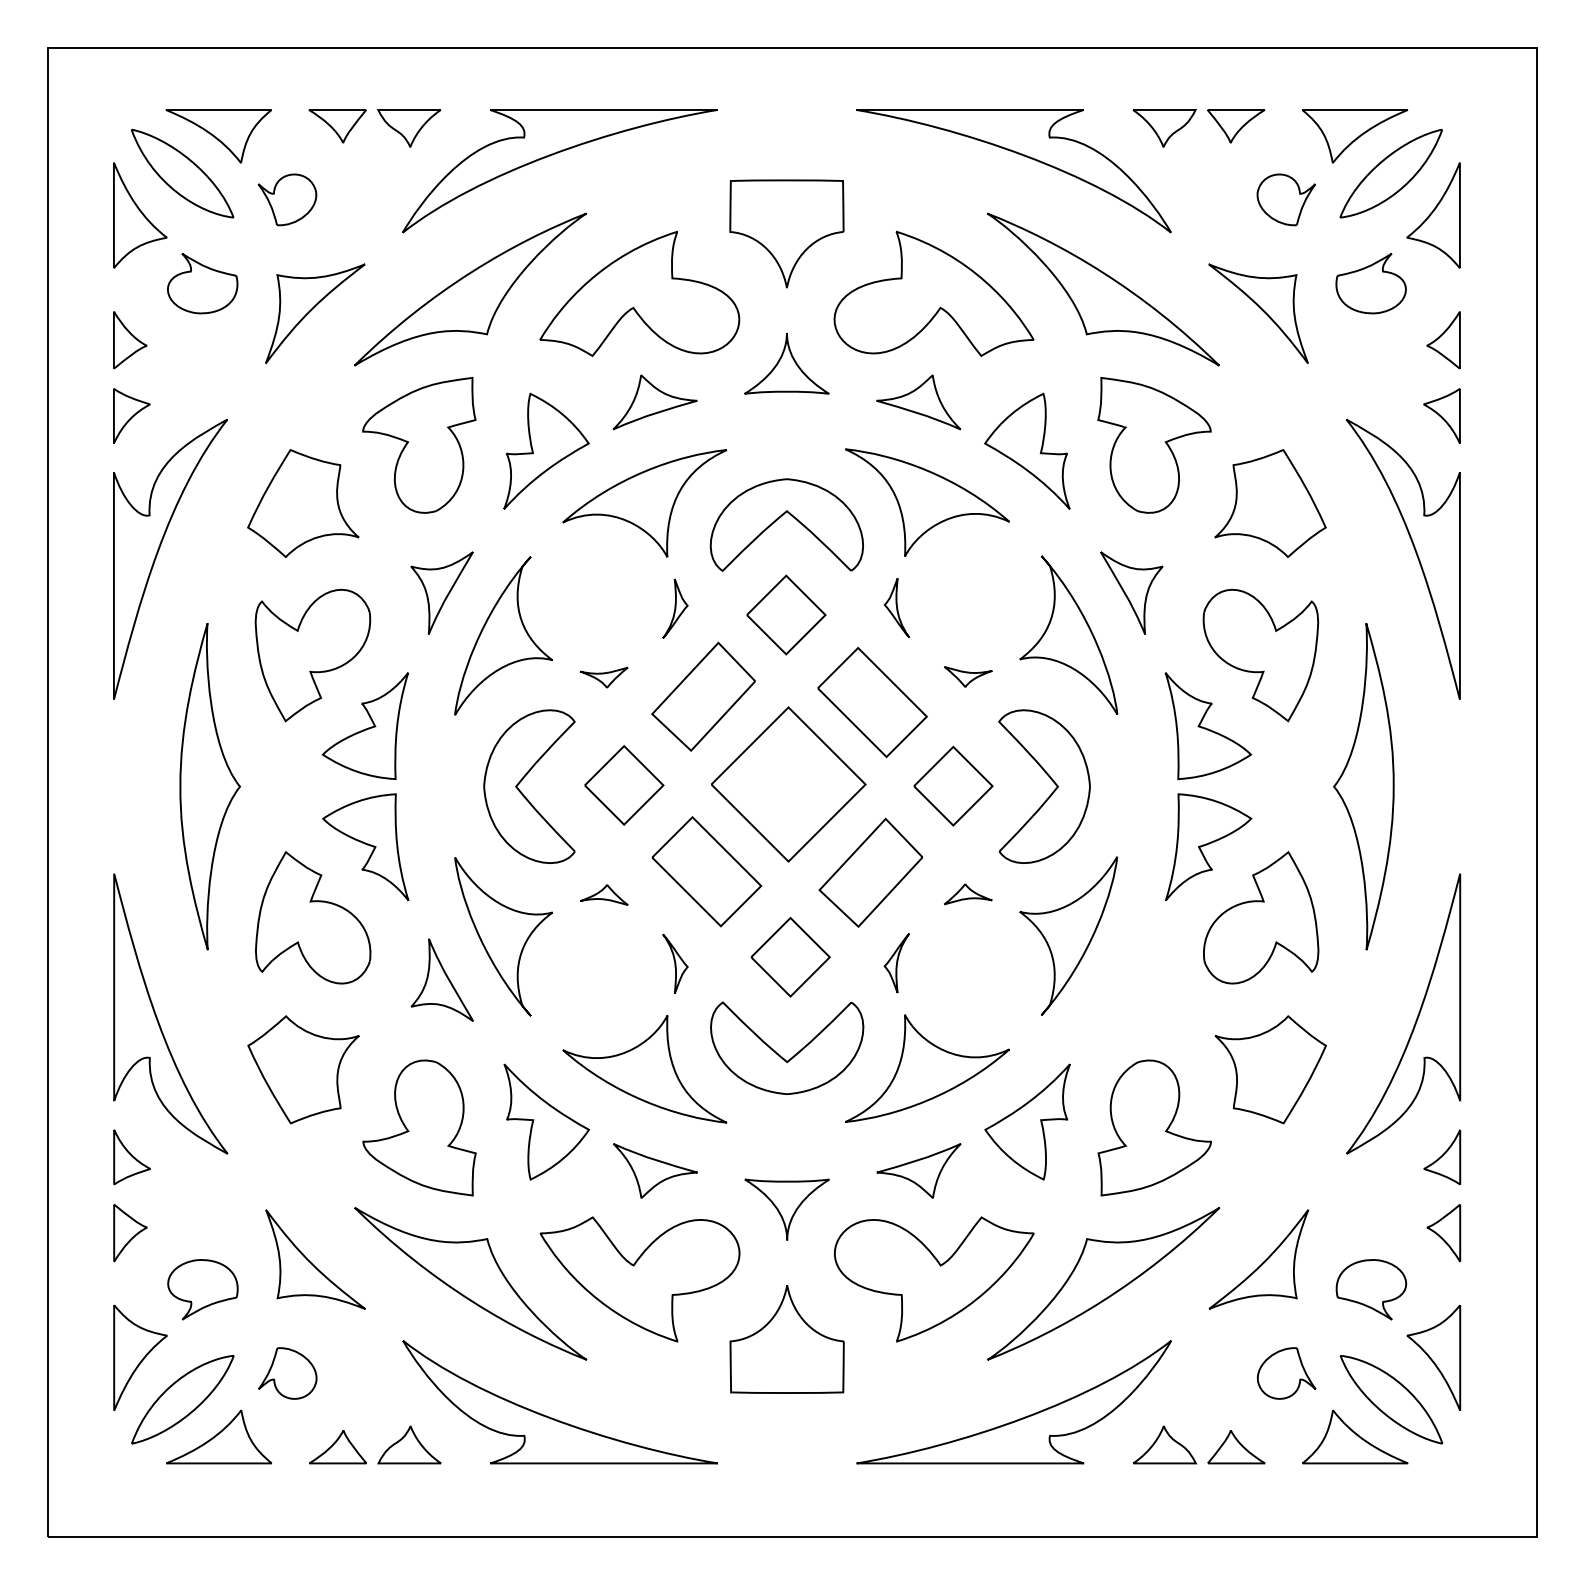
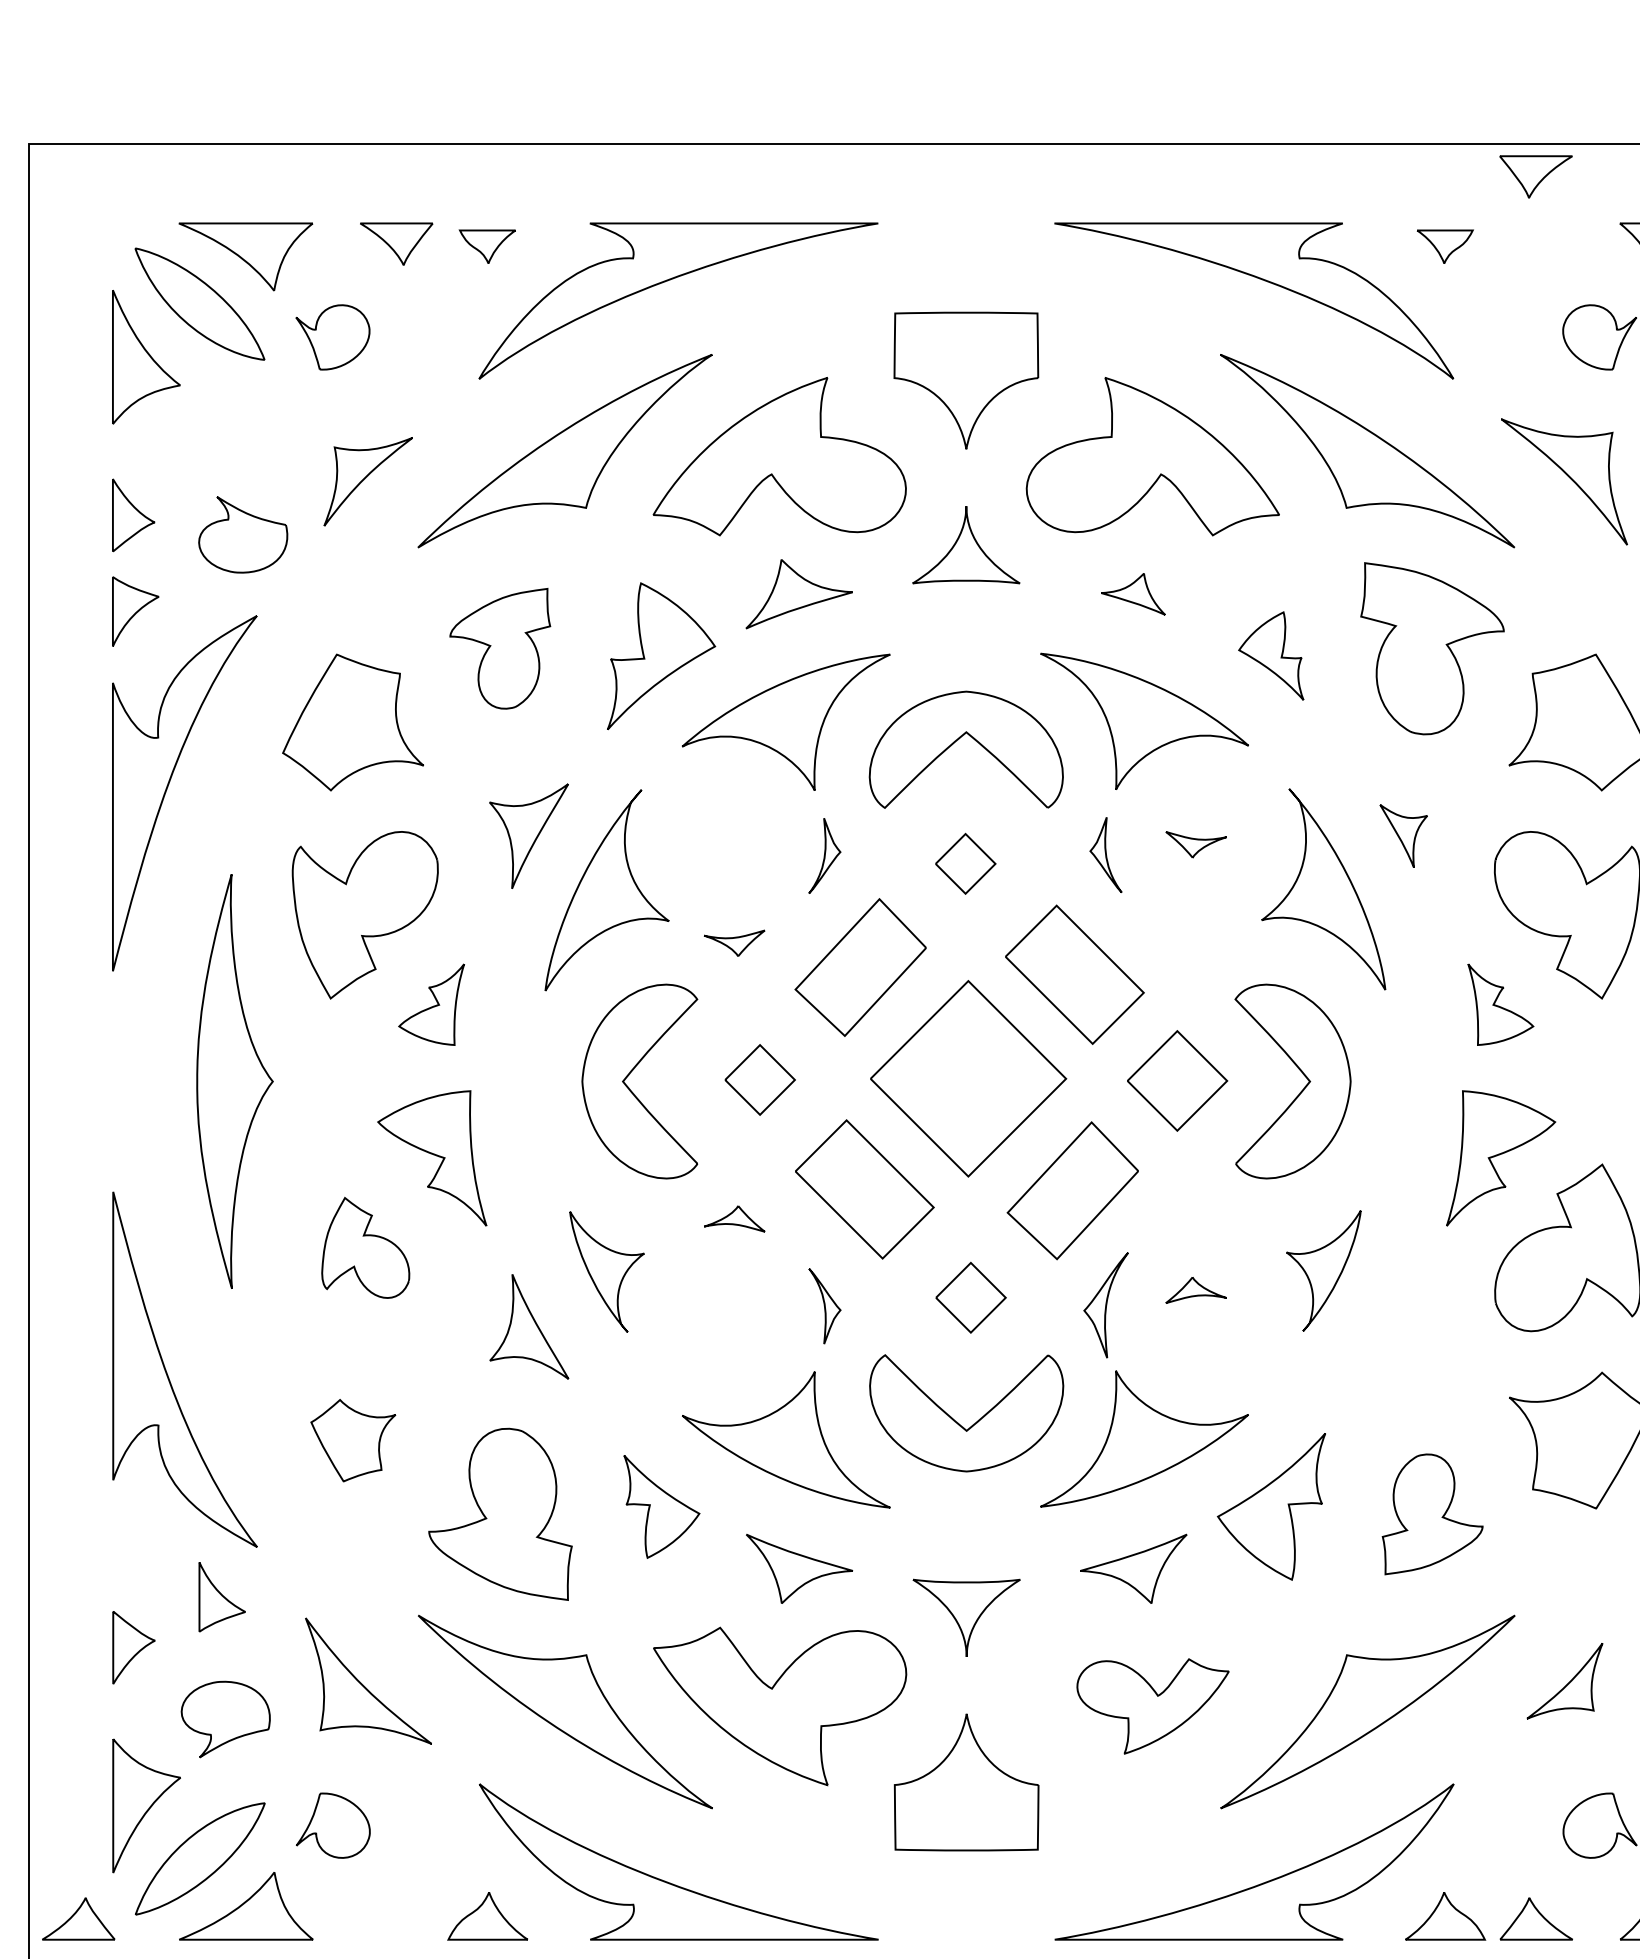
part: (1236, 126) -> (1536, 177), moved
part: (409, 128) -> (487, 246), size x0.7
part: (1164, 128) -> (1445, 246), size x0.7
part: (202, 283) -> (242, 534), moved
part: (315, 313) -> (368, 481), size x0.7
part: (918, 402) -> (1133, 594), size x0.6
part: (419, 445) -> (500, 648), size x0.7
part: (1027, 450) -> (1271, 655), size x0.6
part: (1131, 592) -> (1403, 835), size x0.6
part: (786, 614) -> (965, 863), size x0.6
part: (968, 676) -> (1196, 844), moved
part: (364, 725) -> (430, 1003), size x0.6
part: (1208, 725) -> (1500, 1003), size x0.6
part: (624, 785) -> (760, 1080), size x0.7
part: (968, 894) -> (1196, 1290), moved
part: (313, 917) -> (365, 1247), size x0.6
part: (1068, 935) -> (1323, 1270), size x0.6
part: (503, 936) -> (606, 1271), size x0.6
part: (790, 956) -> (970, 1296), size x0.7
part: (896, 963) -> (1105, 1305), size x1.4
part: (303, 1069) -> (353, 1440), size x0.6
part: (546, 1121) -> (661, 1506), size x0.7
part: (1154, 1127) -> (1432, 1513), size x0.7
part: (131, 1157) -> (221, 1597), moved
part: (1258, 1259) -> (1564, 1681), size x0.6
part: (933, 1279) -> (1152, 1706), size x0.6
part: (337, 1447) -> (78, 1919), moved

